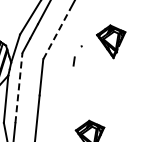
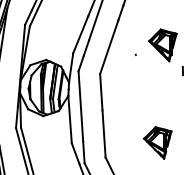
line: (57, 33) -> (109, 46), dashed -> solid
line: (73, 61) -> (182, 71), moved
line: (18, 87) -> (80, 105), dashed -> solid

